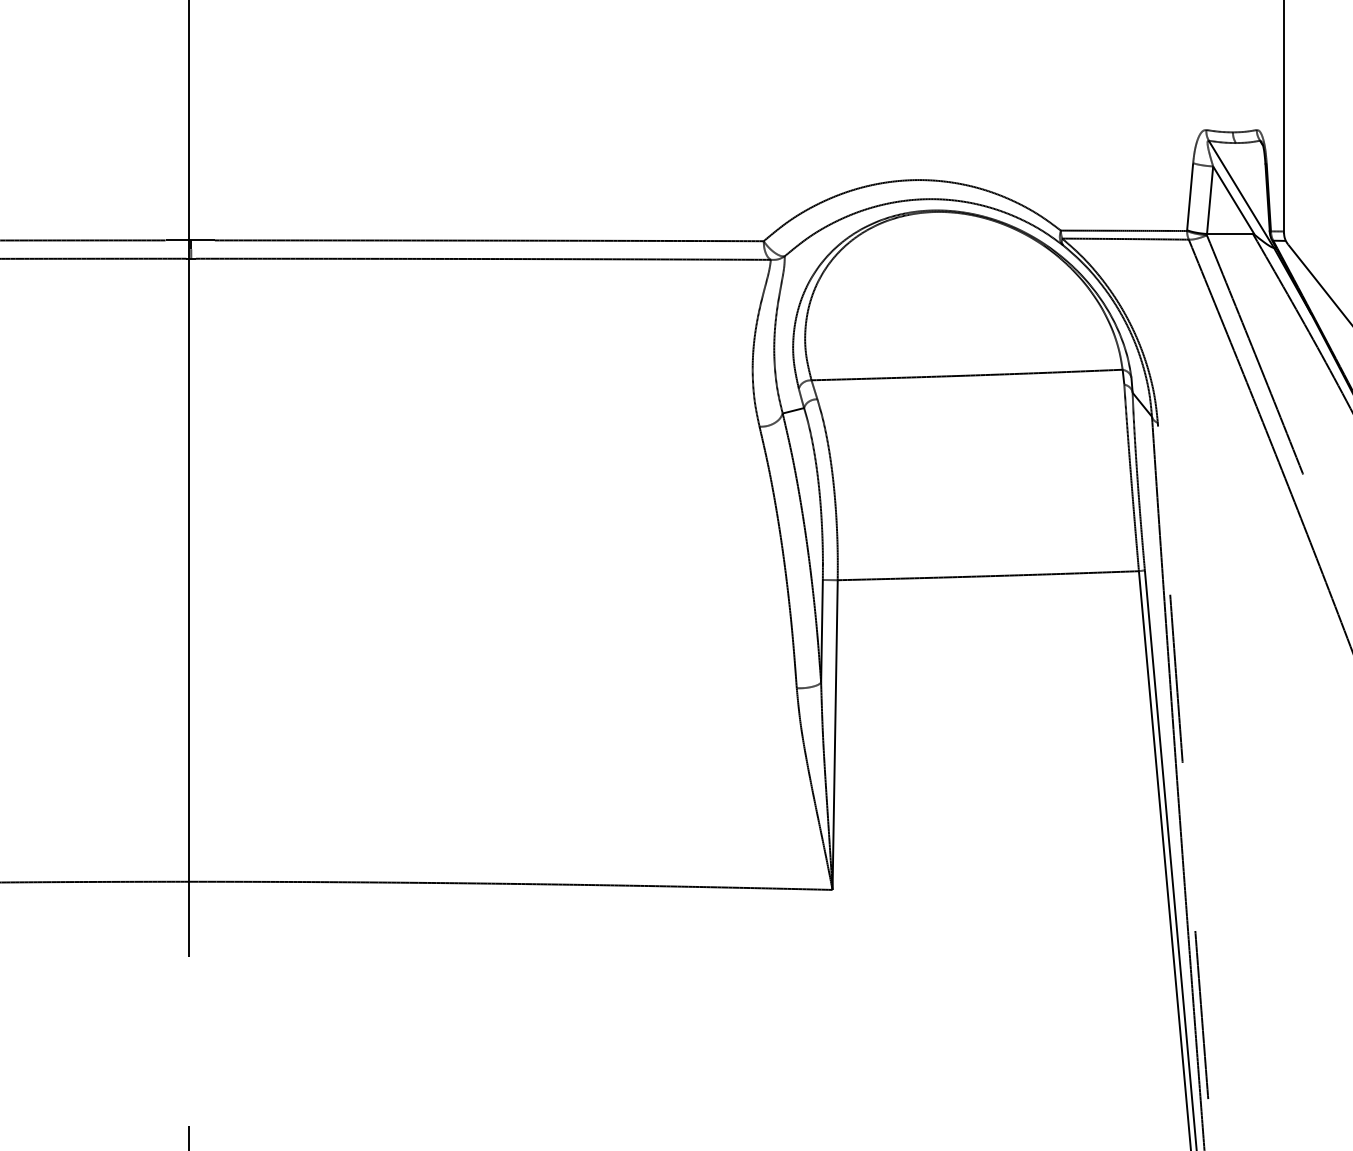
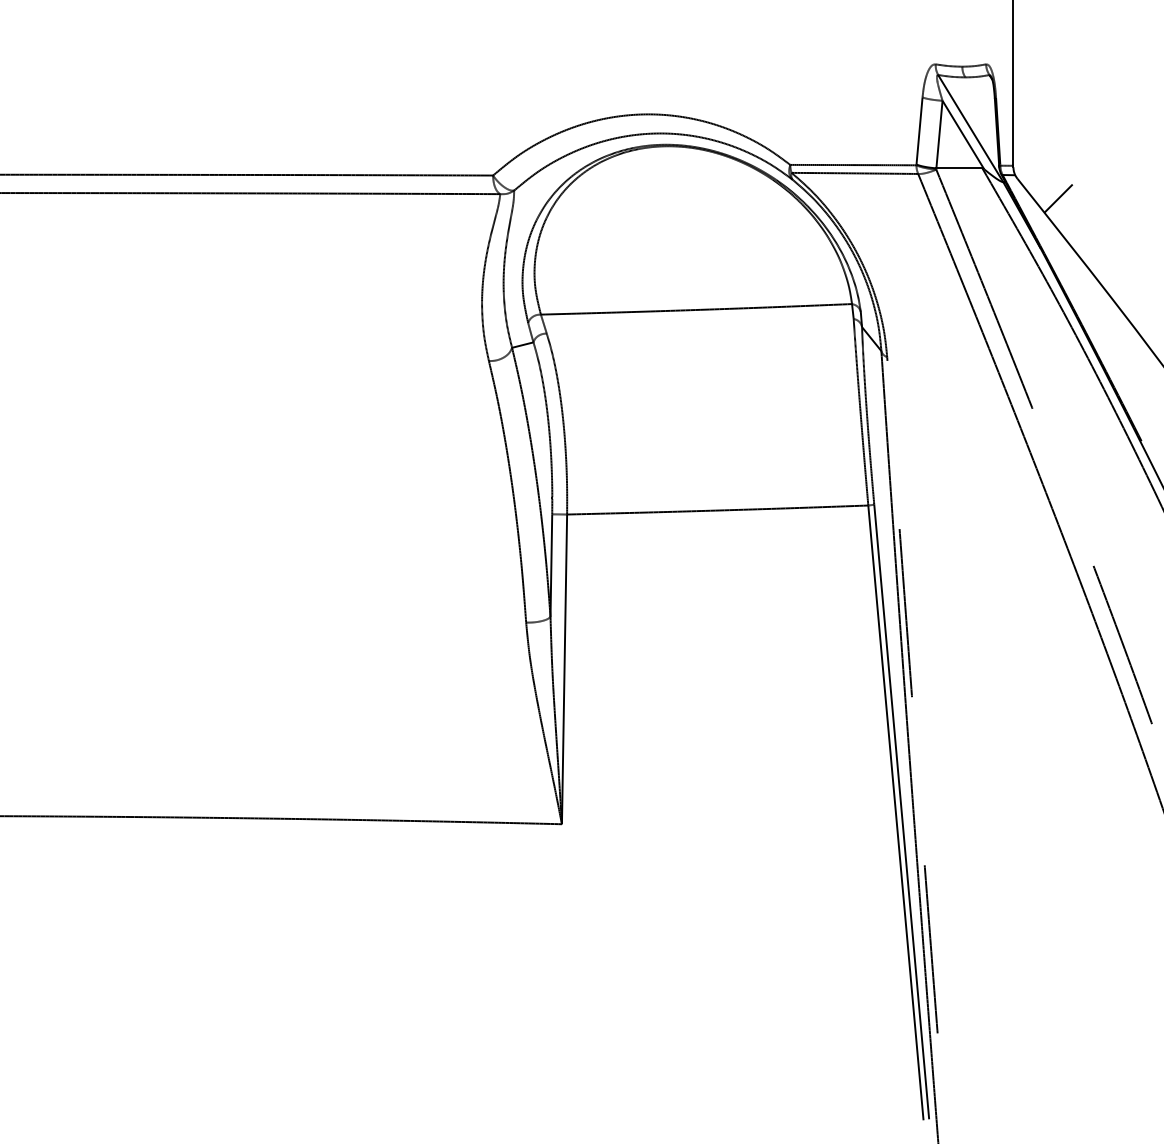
hatch: (1329, 264) -> (1058, 198), added

